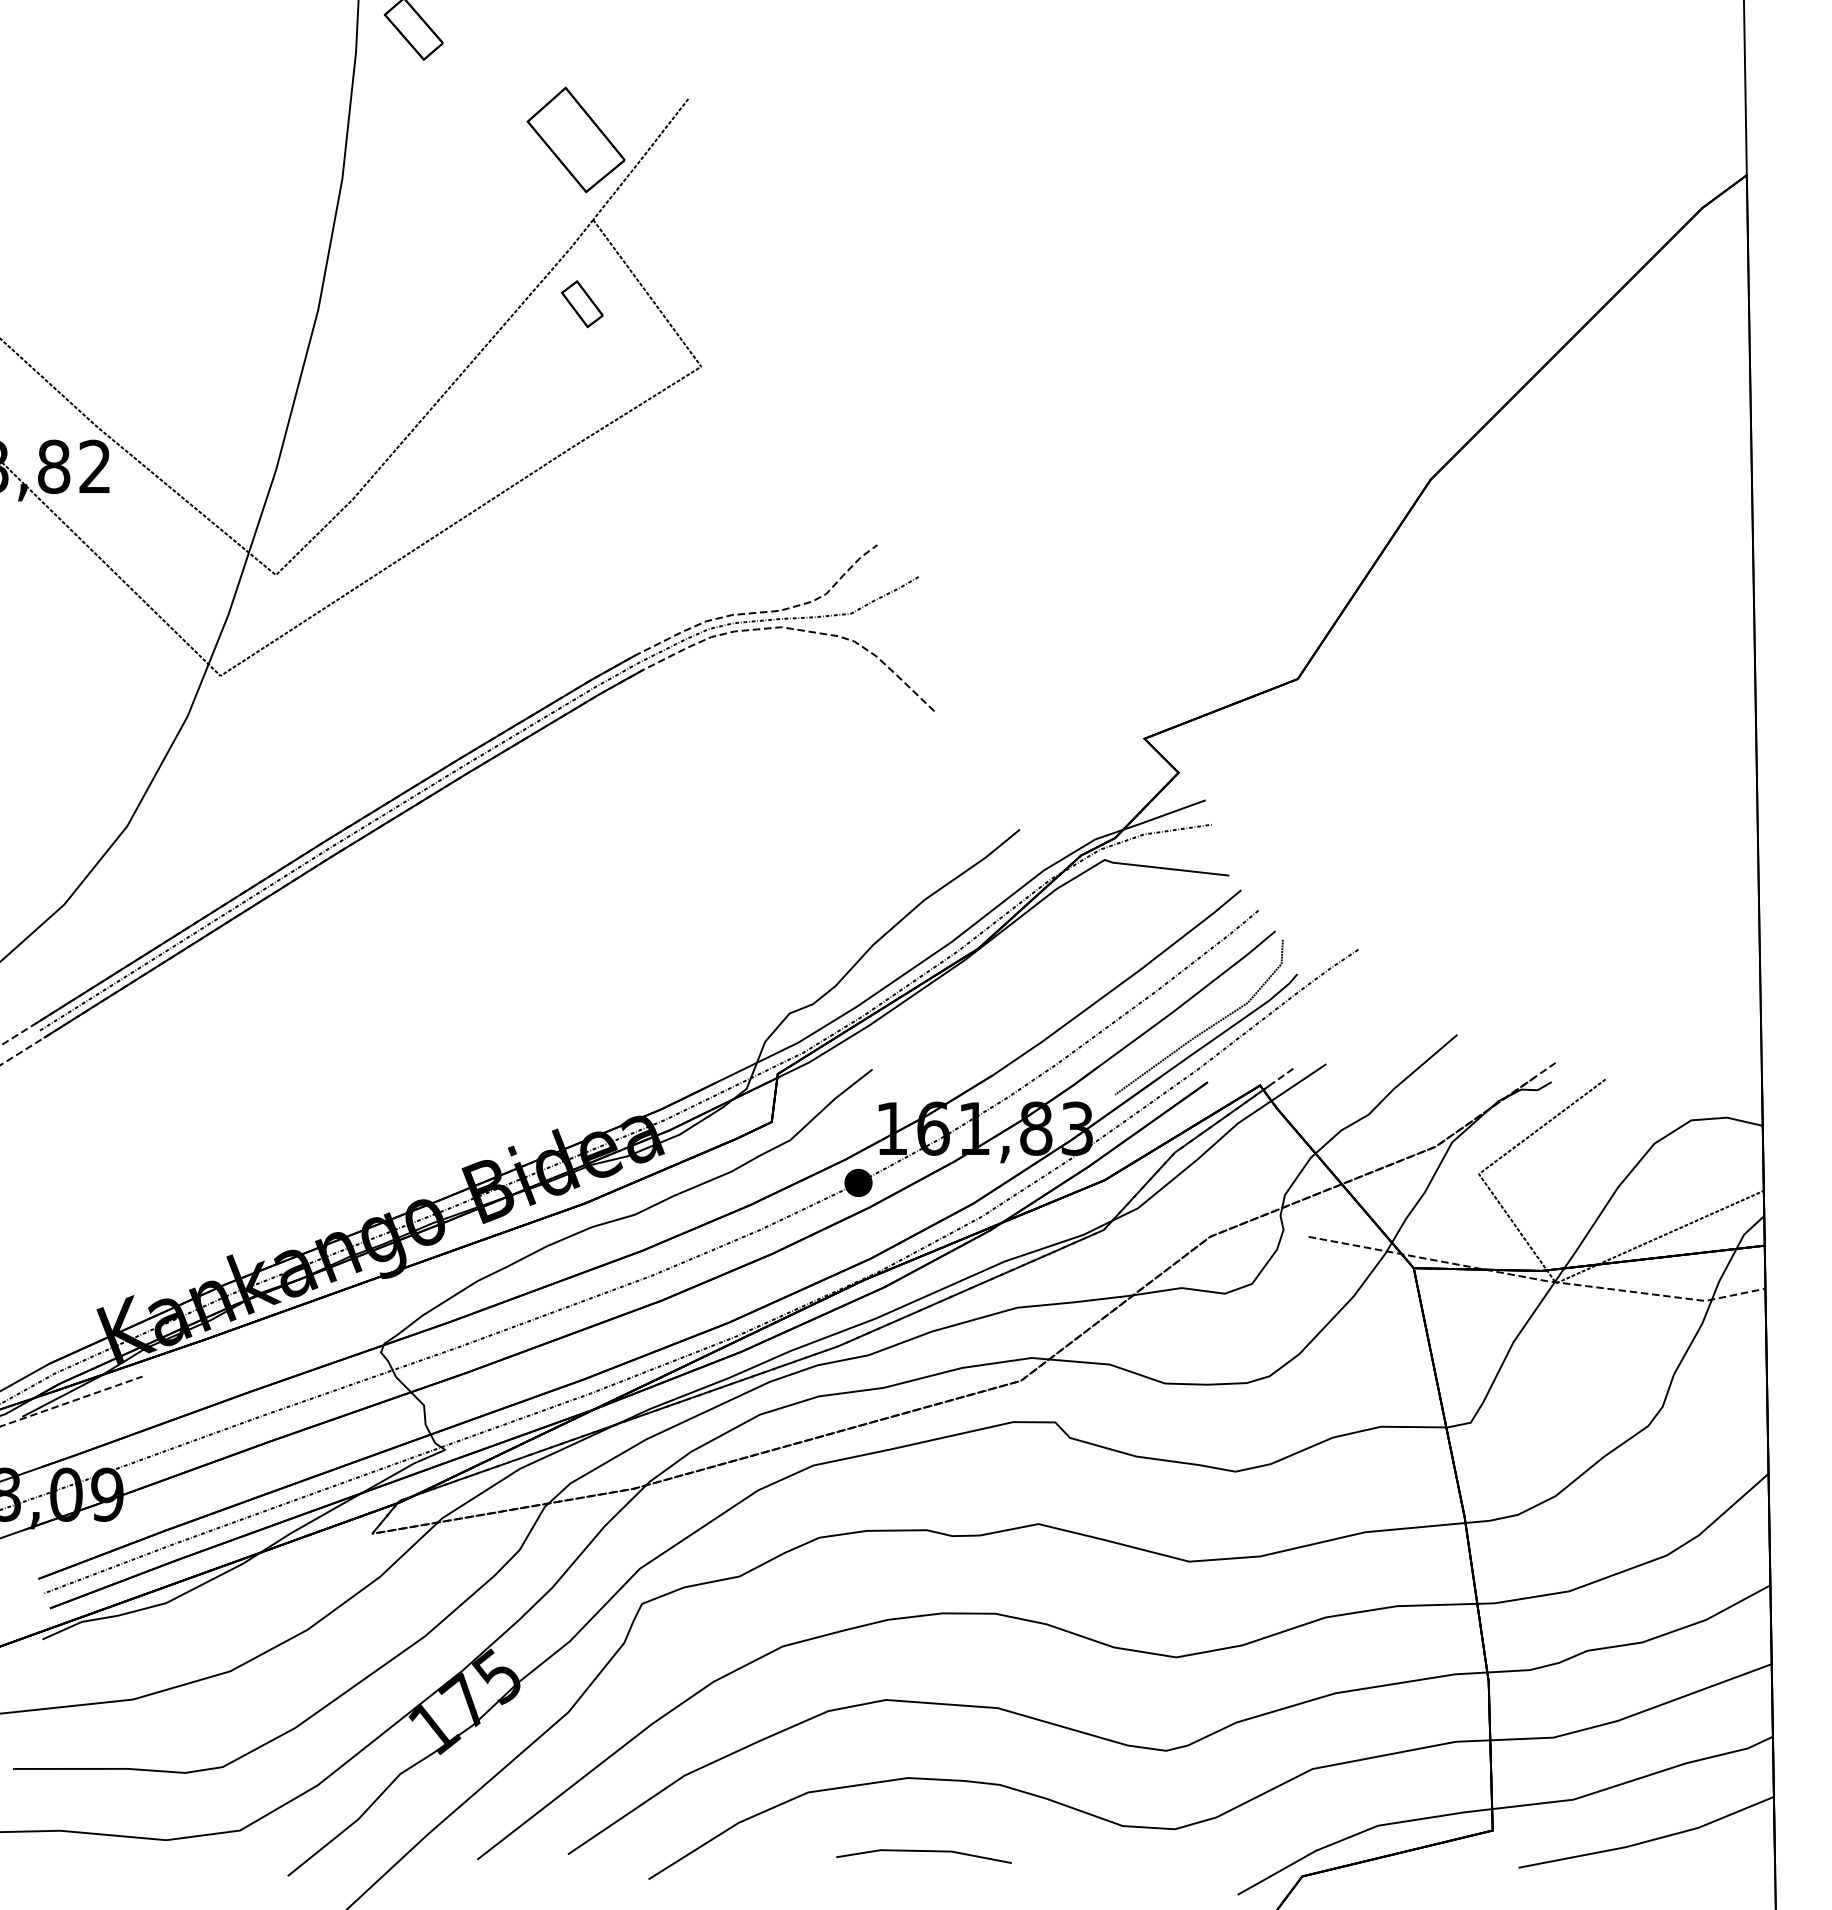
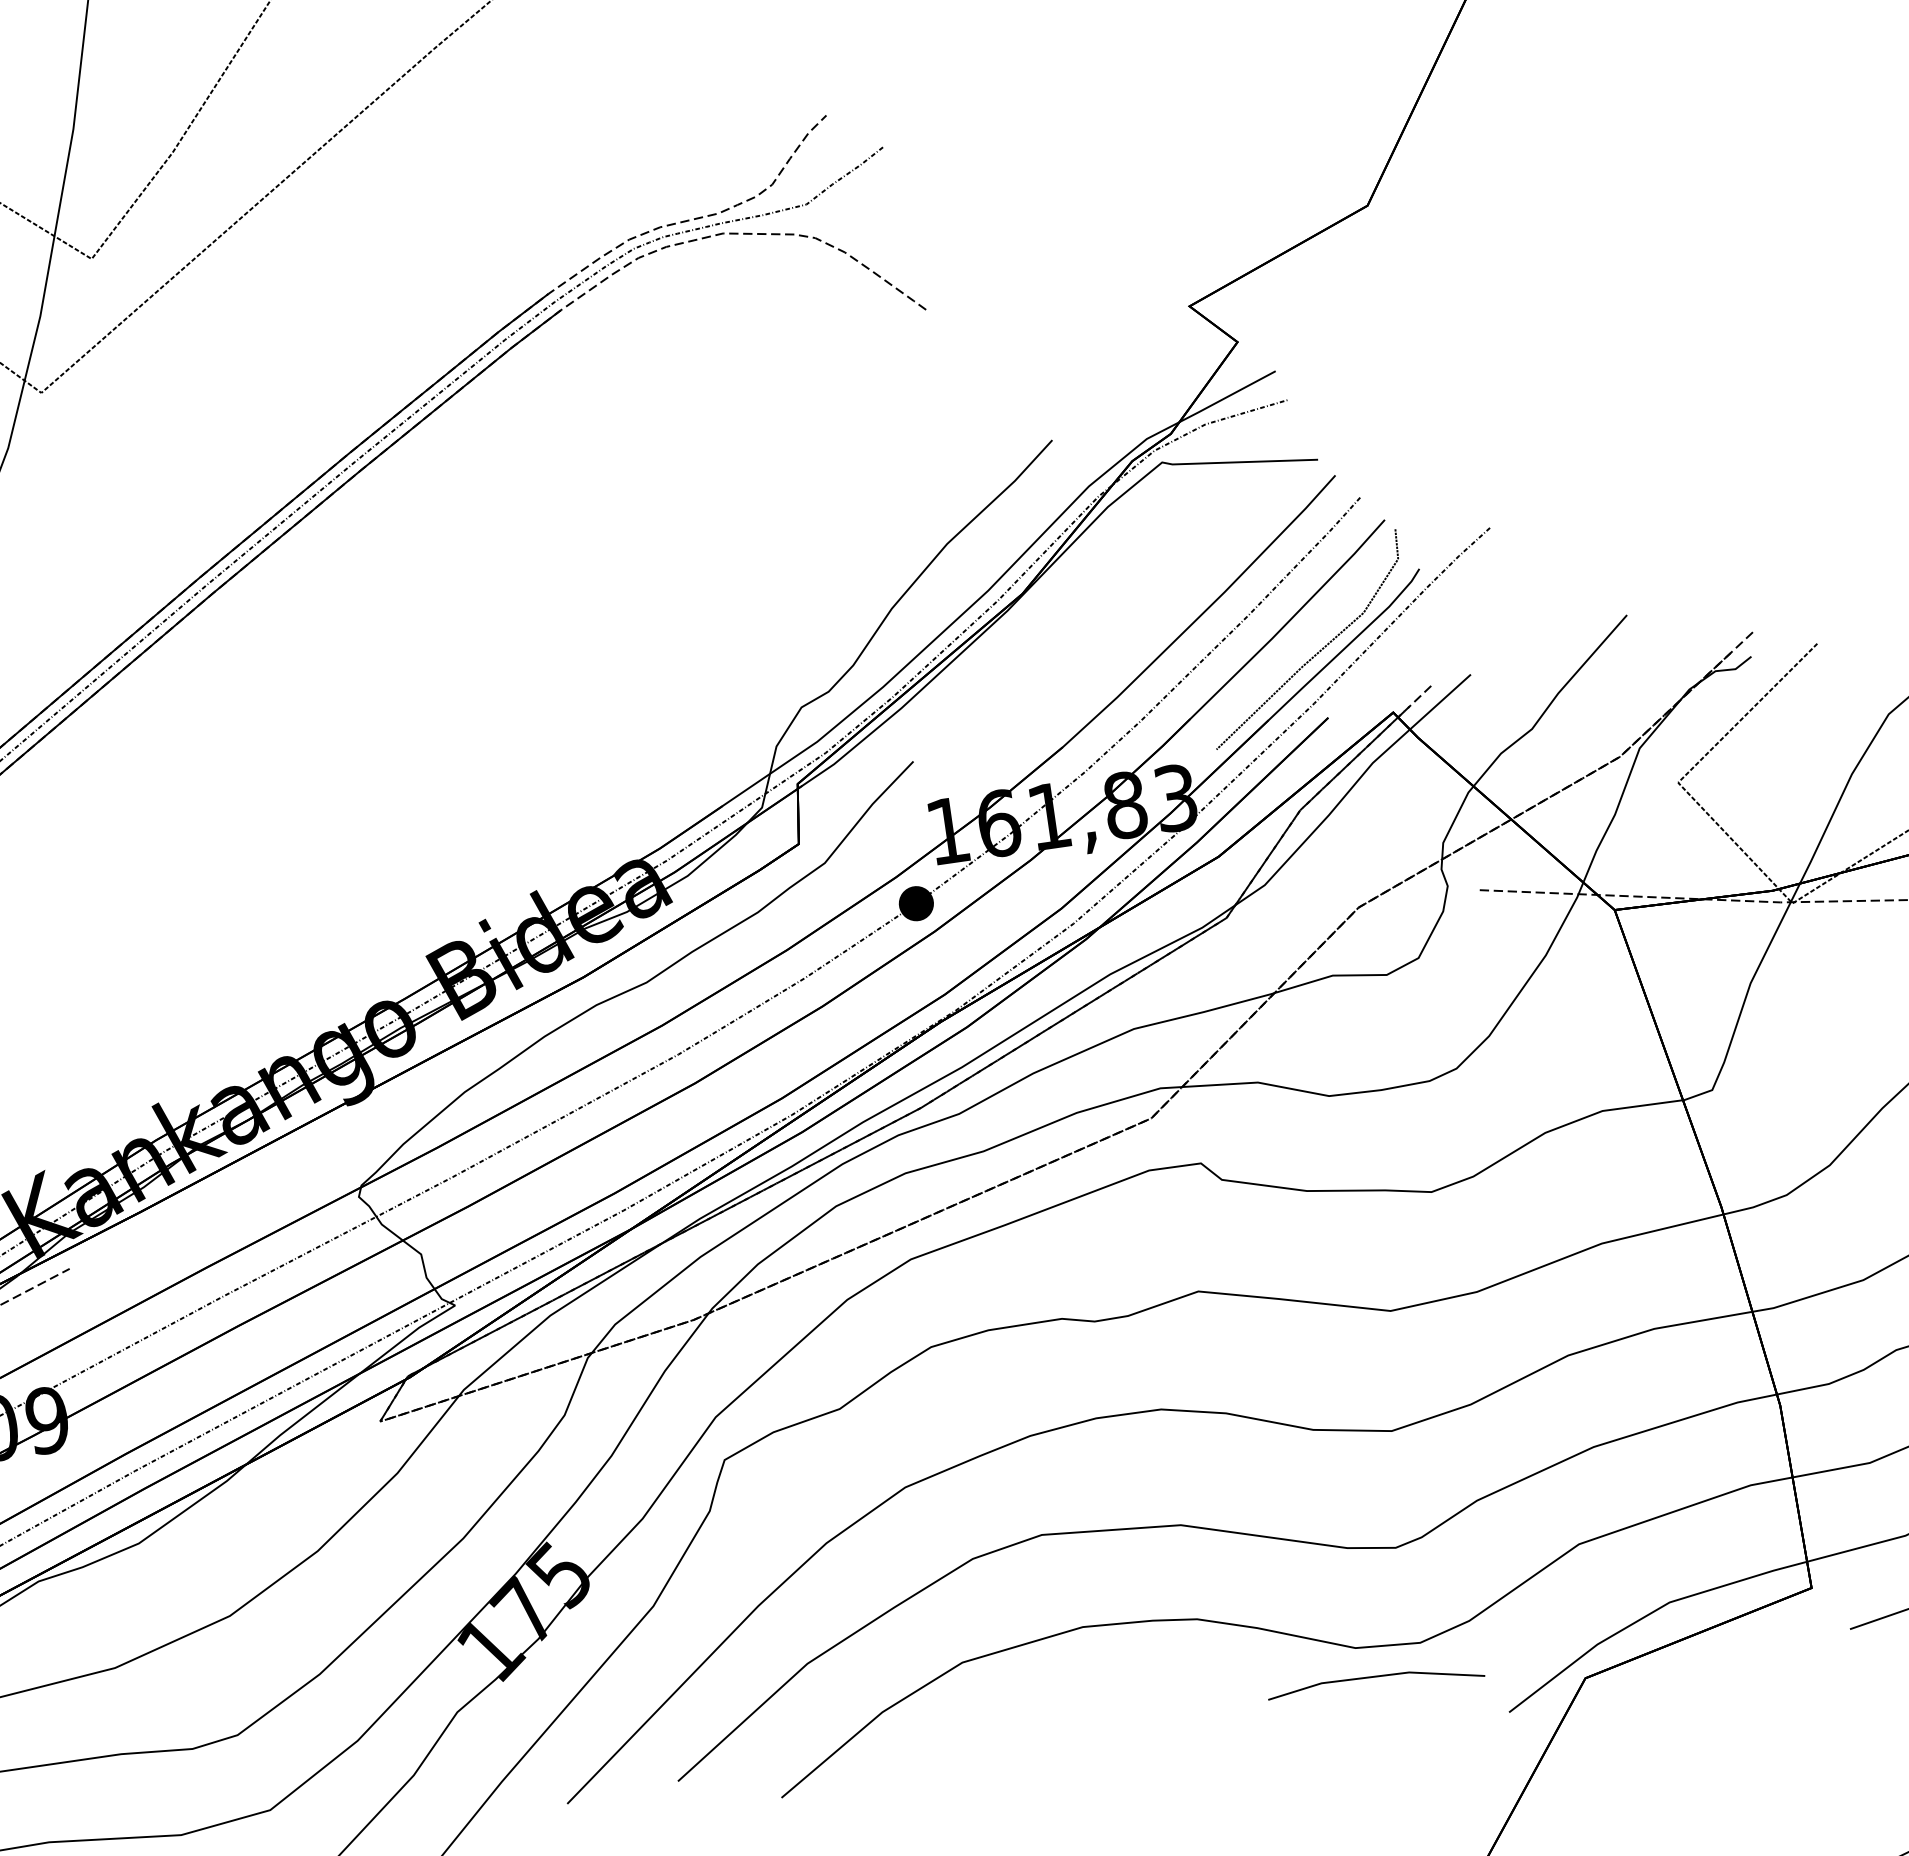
line: (923, 1851) -> (1374, 1677), moved

